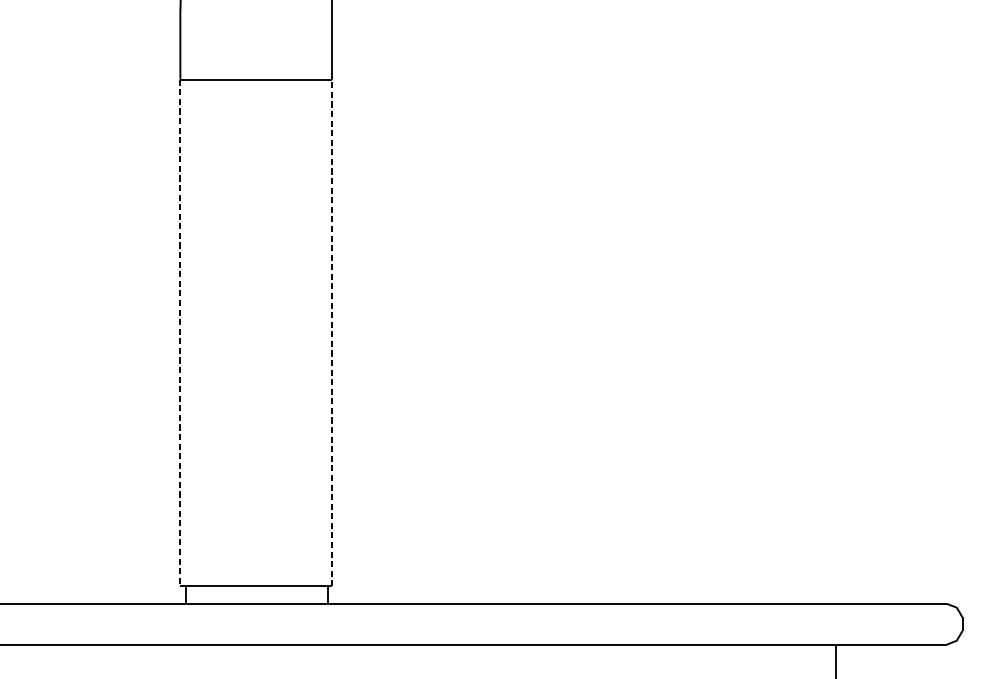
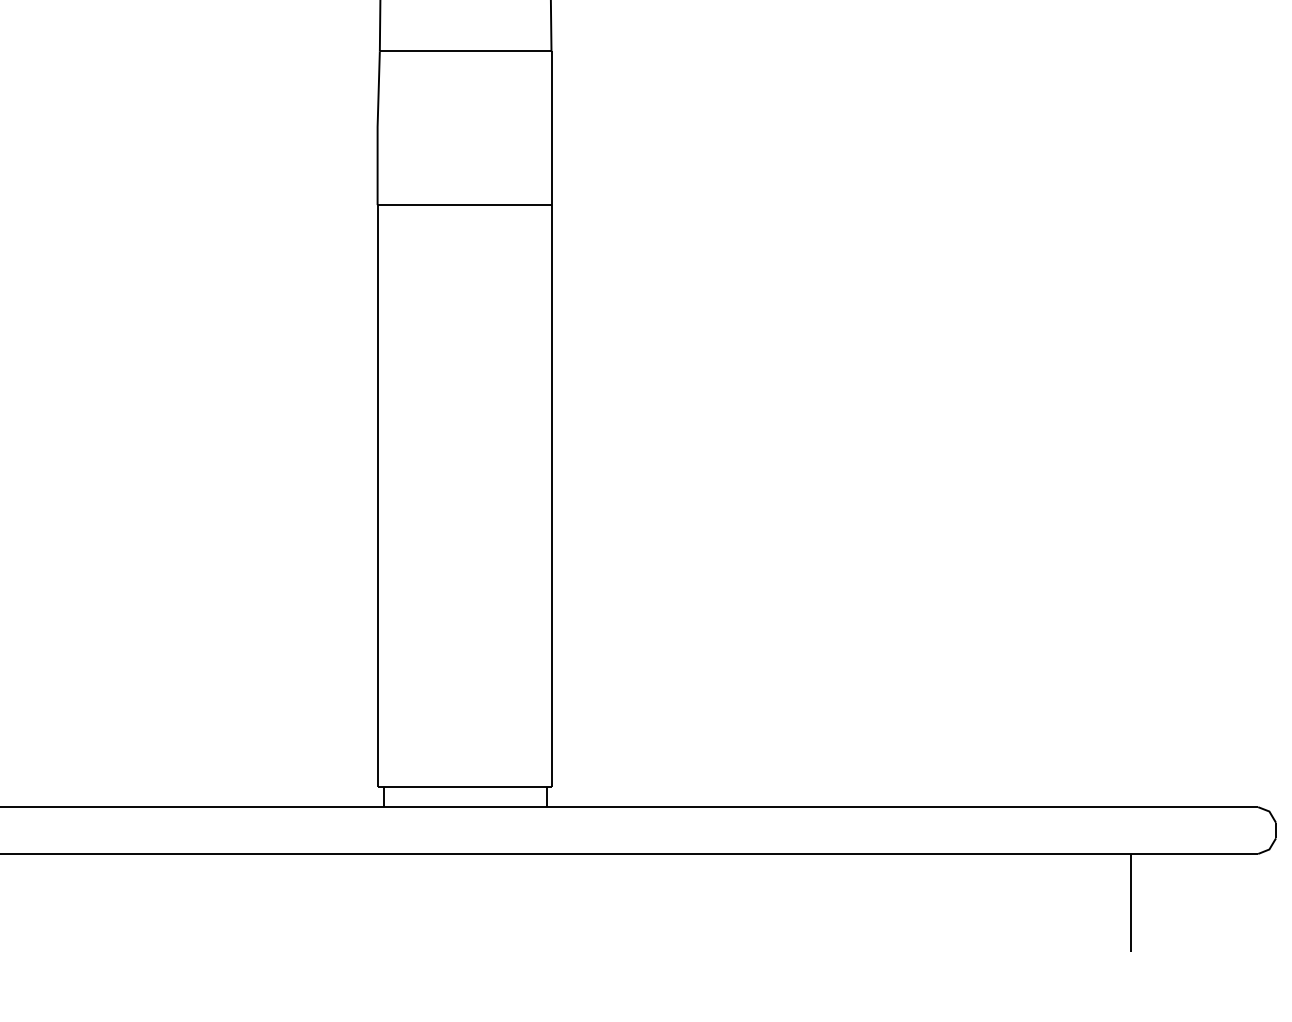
line: (180, 333) -> (377, 496), dashed -> solid
line: (331, 333) -> (551, 496), dashed -> solid

